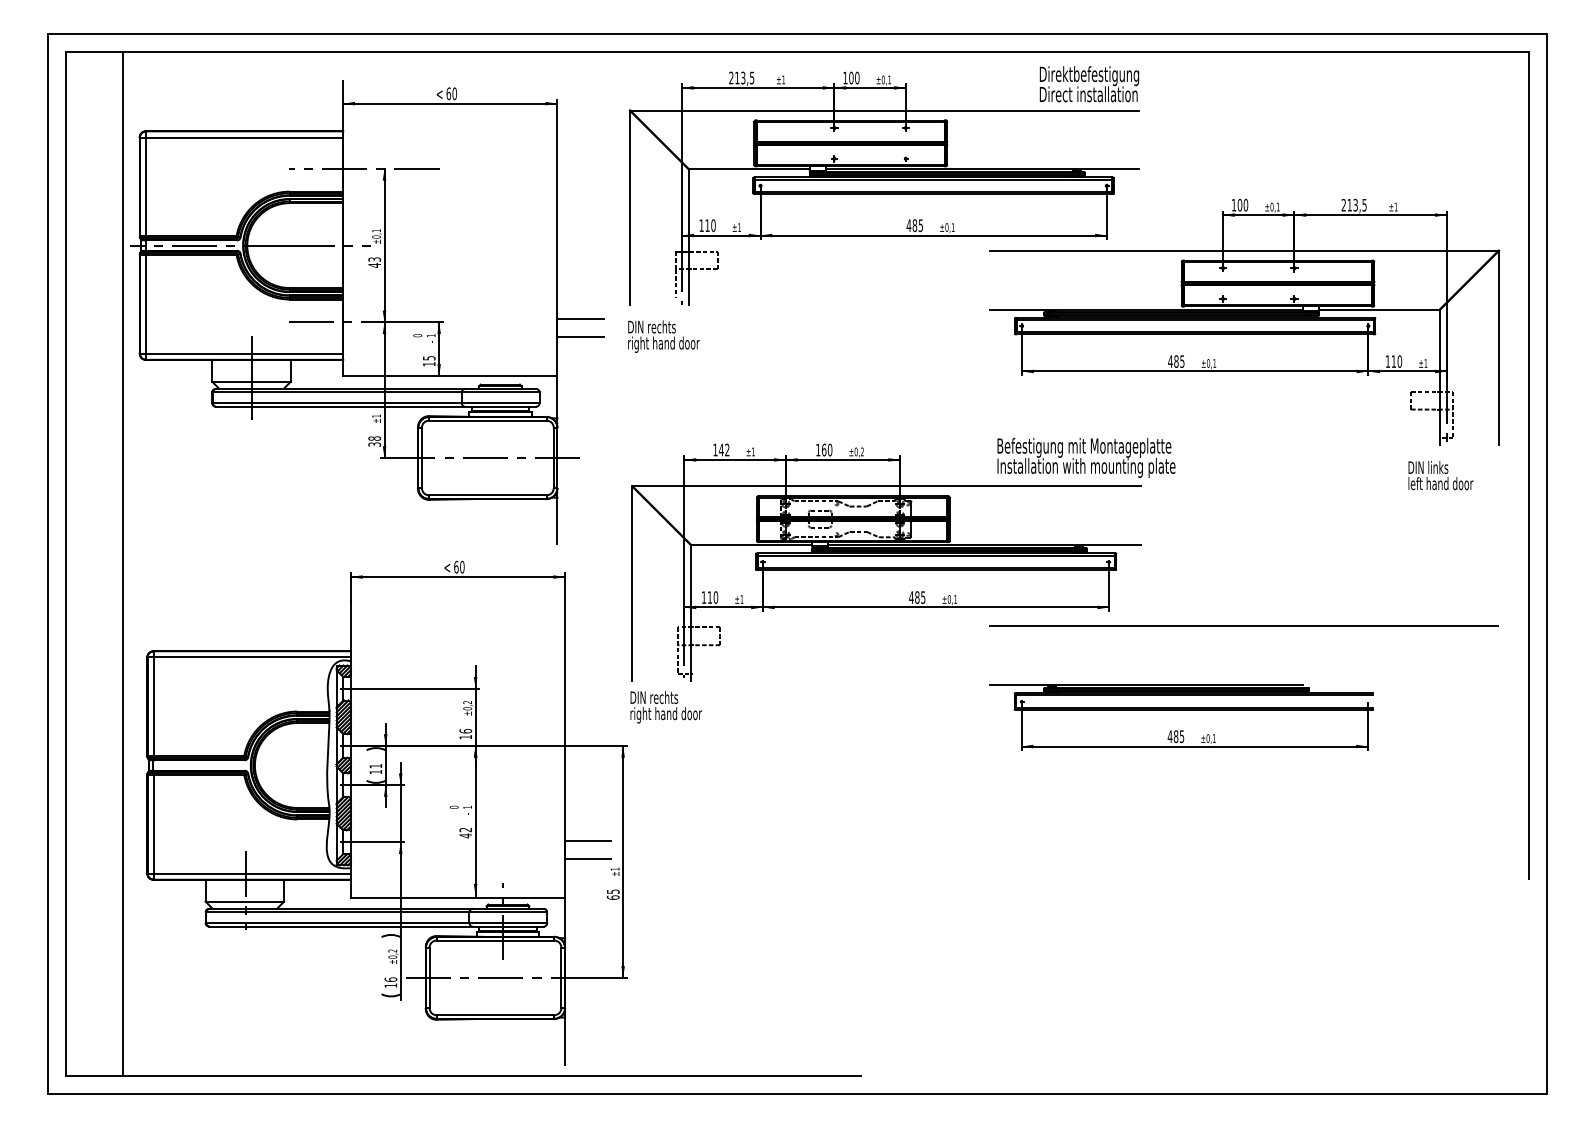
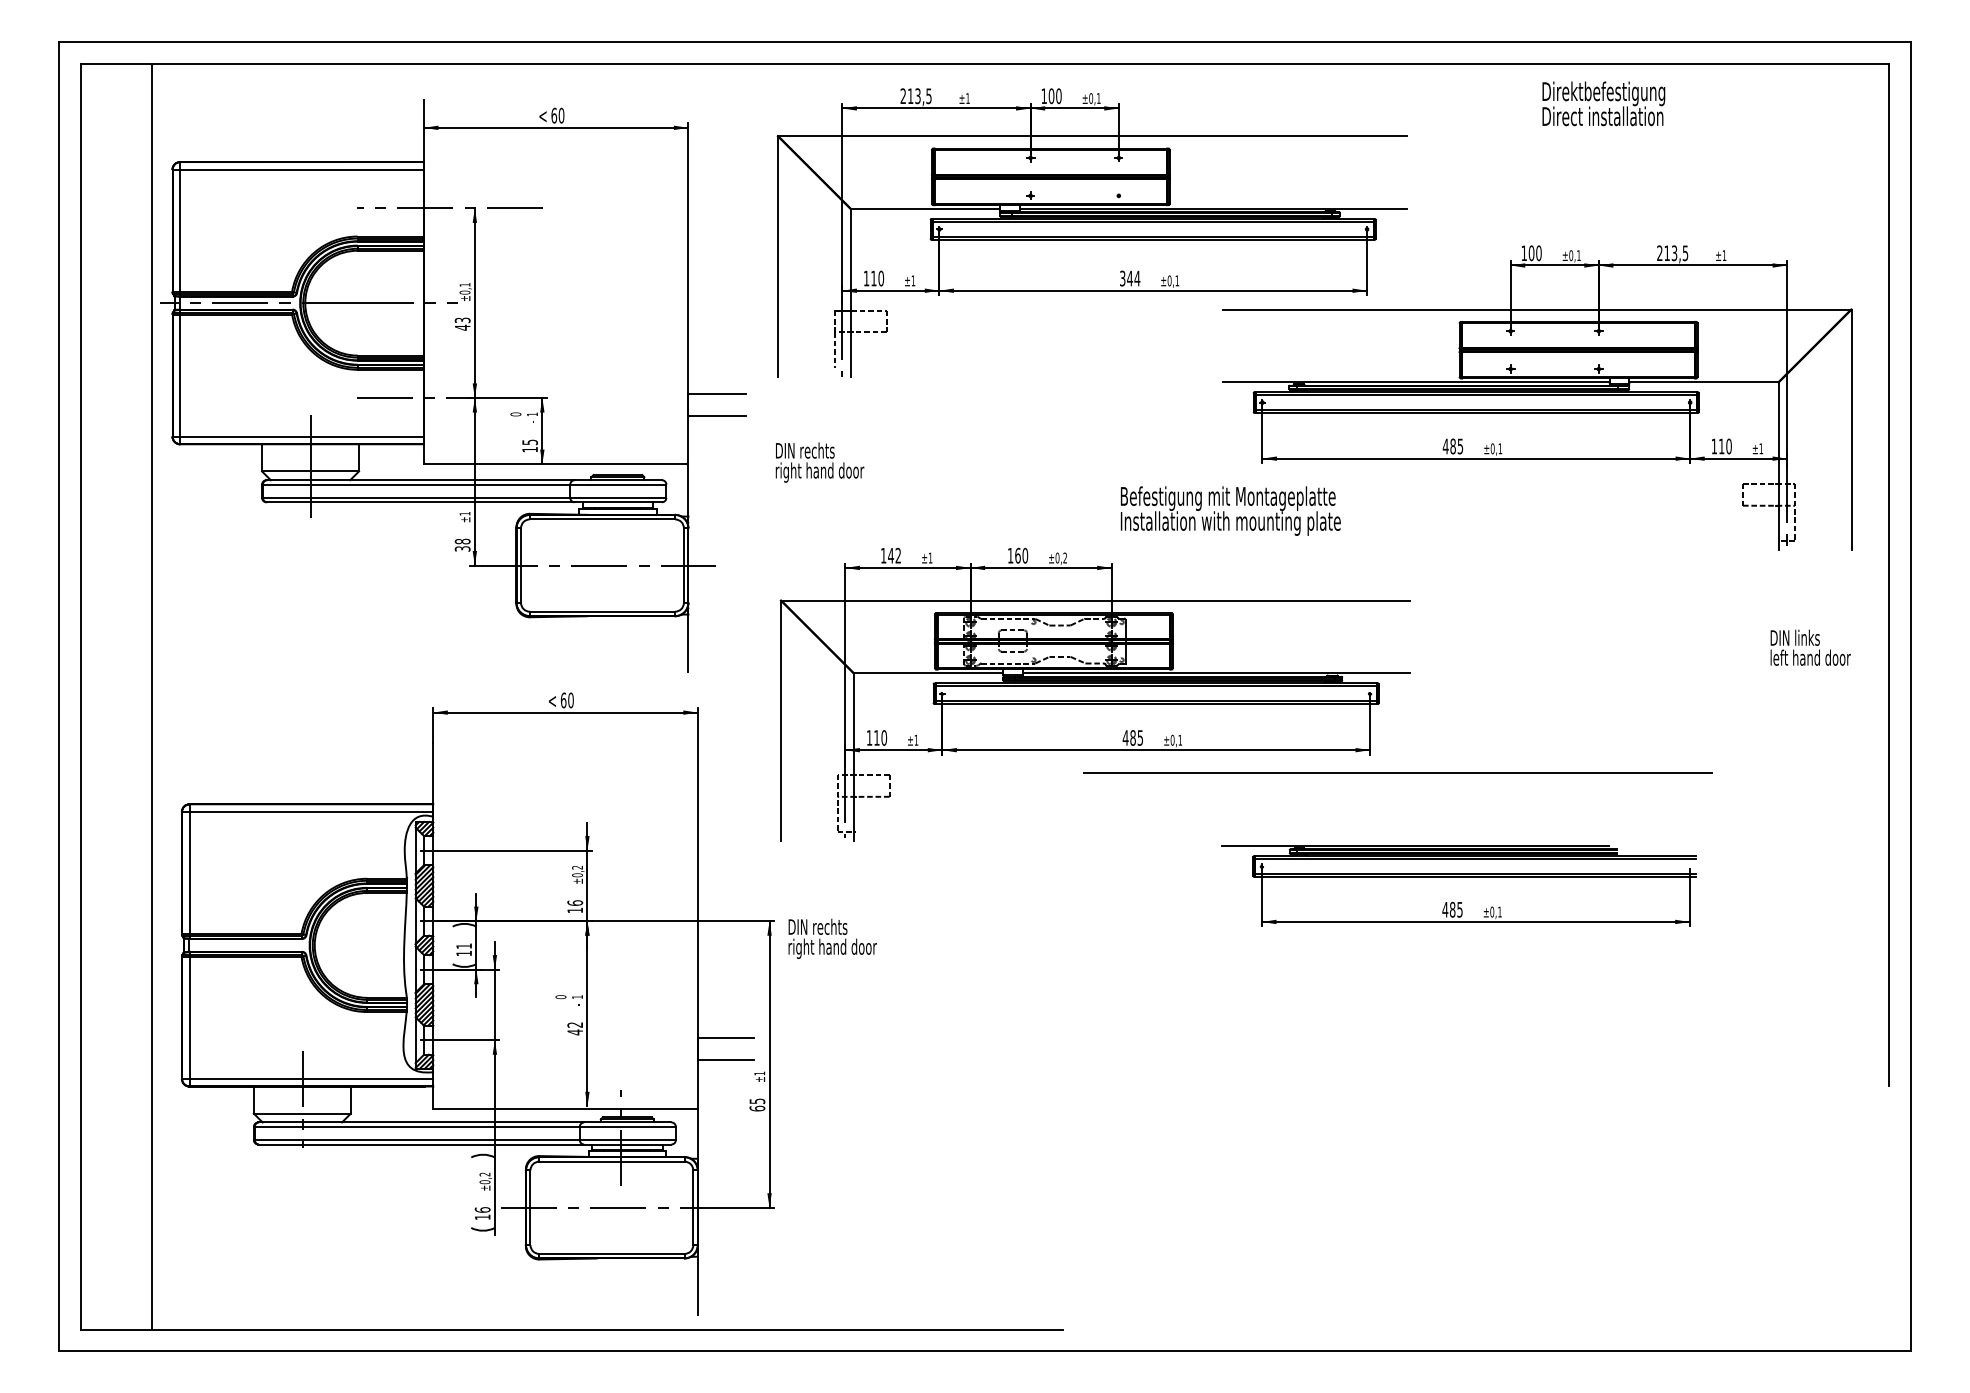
text: (1089, 84) -> (1603, 104), moved
text: (914, 225) -> (1129, 278), 485 -> 344
text: (663, 336) -> (819, 462), moved
text: (1086, 457) -> (1230, 510), moved
text: (1440, 475) -> (1810, 647), moved
line: (1243, 625) -> (1397, 772), moved
text: (666, 707) -> (833, 939), moved

